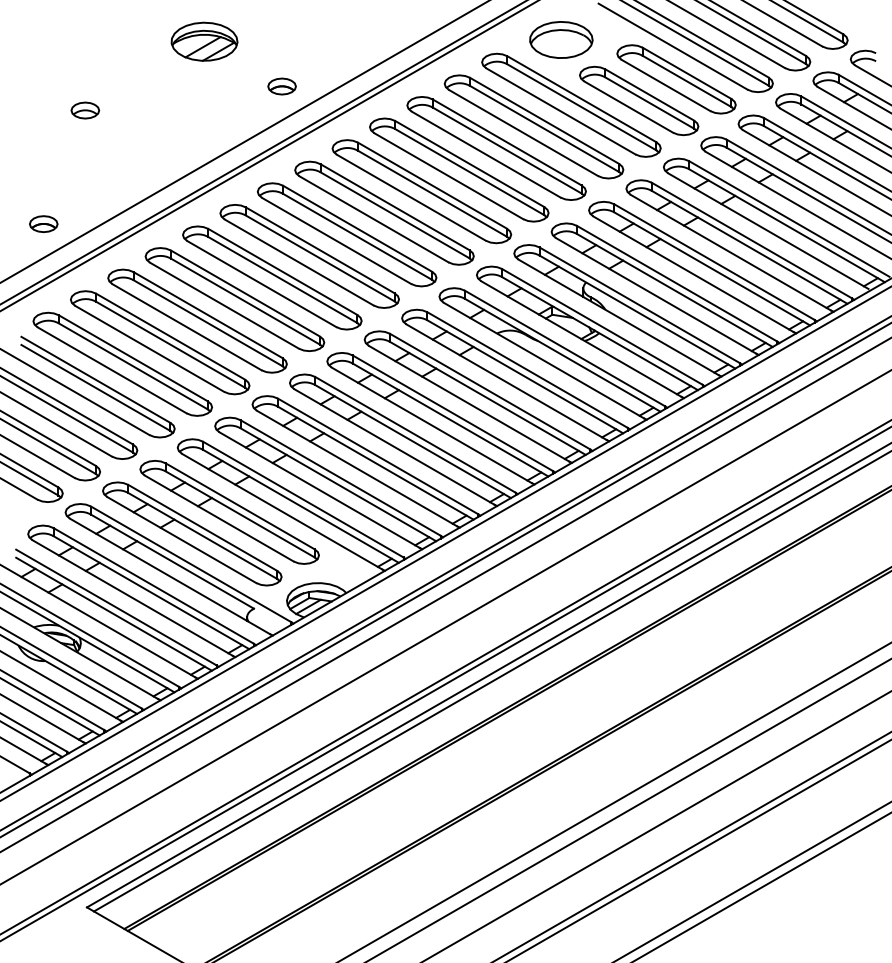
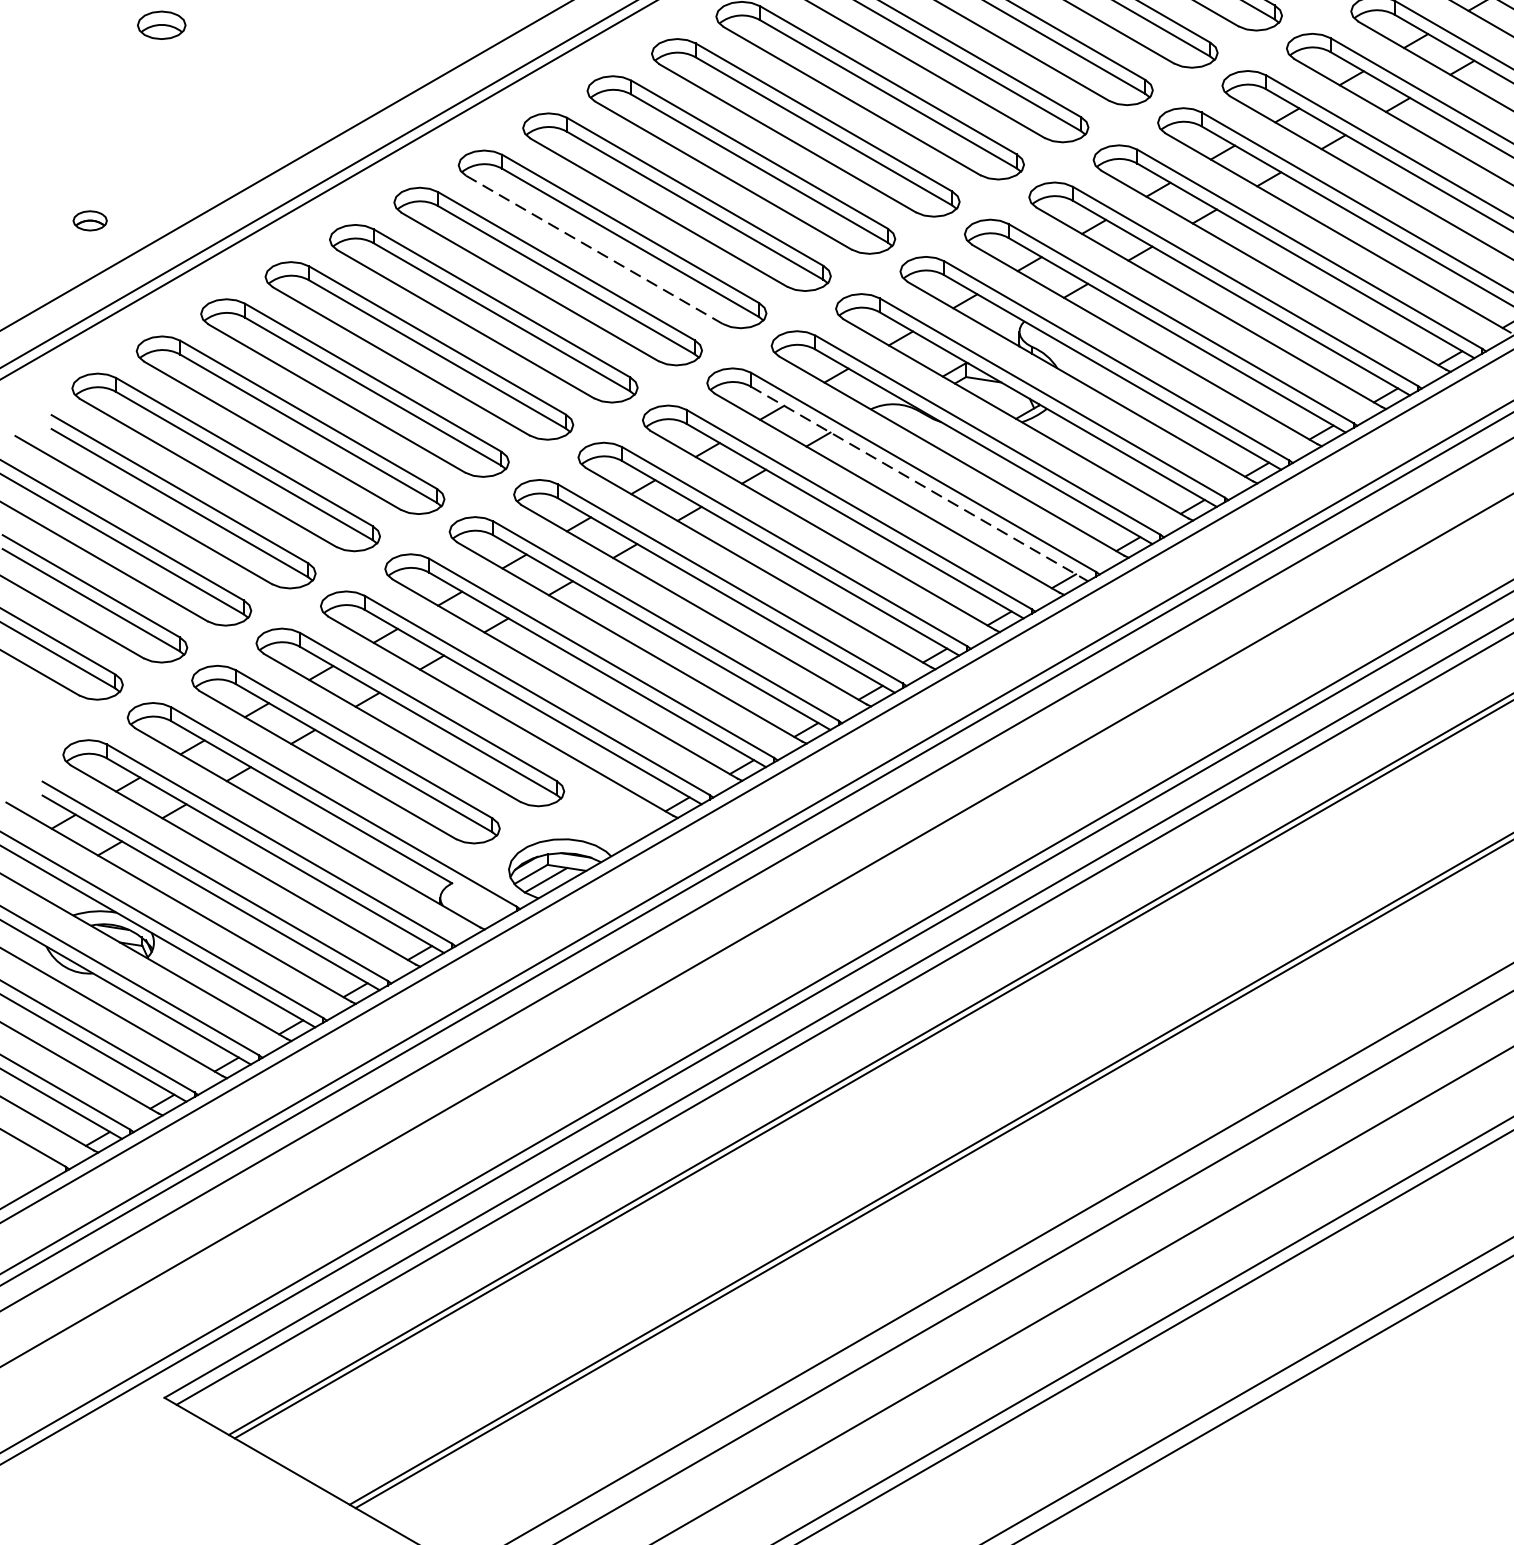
part: (43, 223) -> (89, 219), size x0.7
line: (337, 241) -> (596, 250), solid -> dashed
line: (525, 376) -> (919, 483), solid -> dashed

